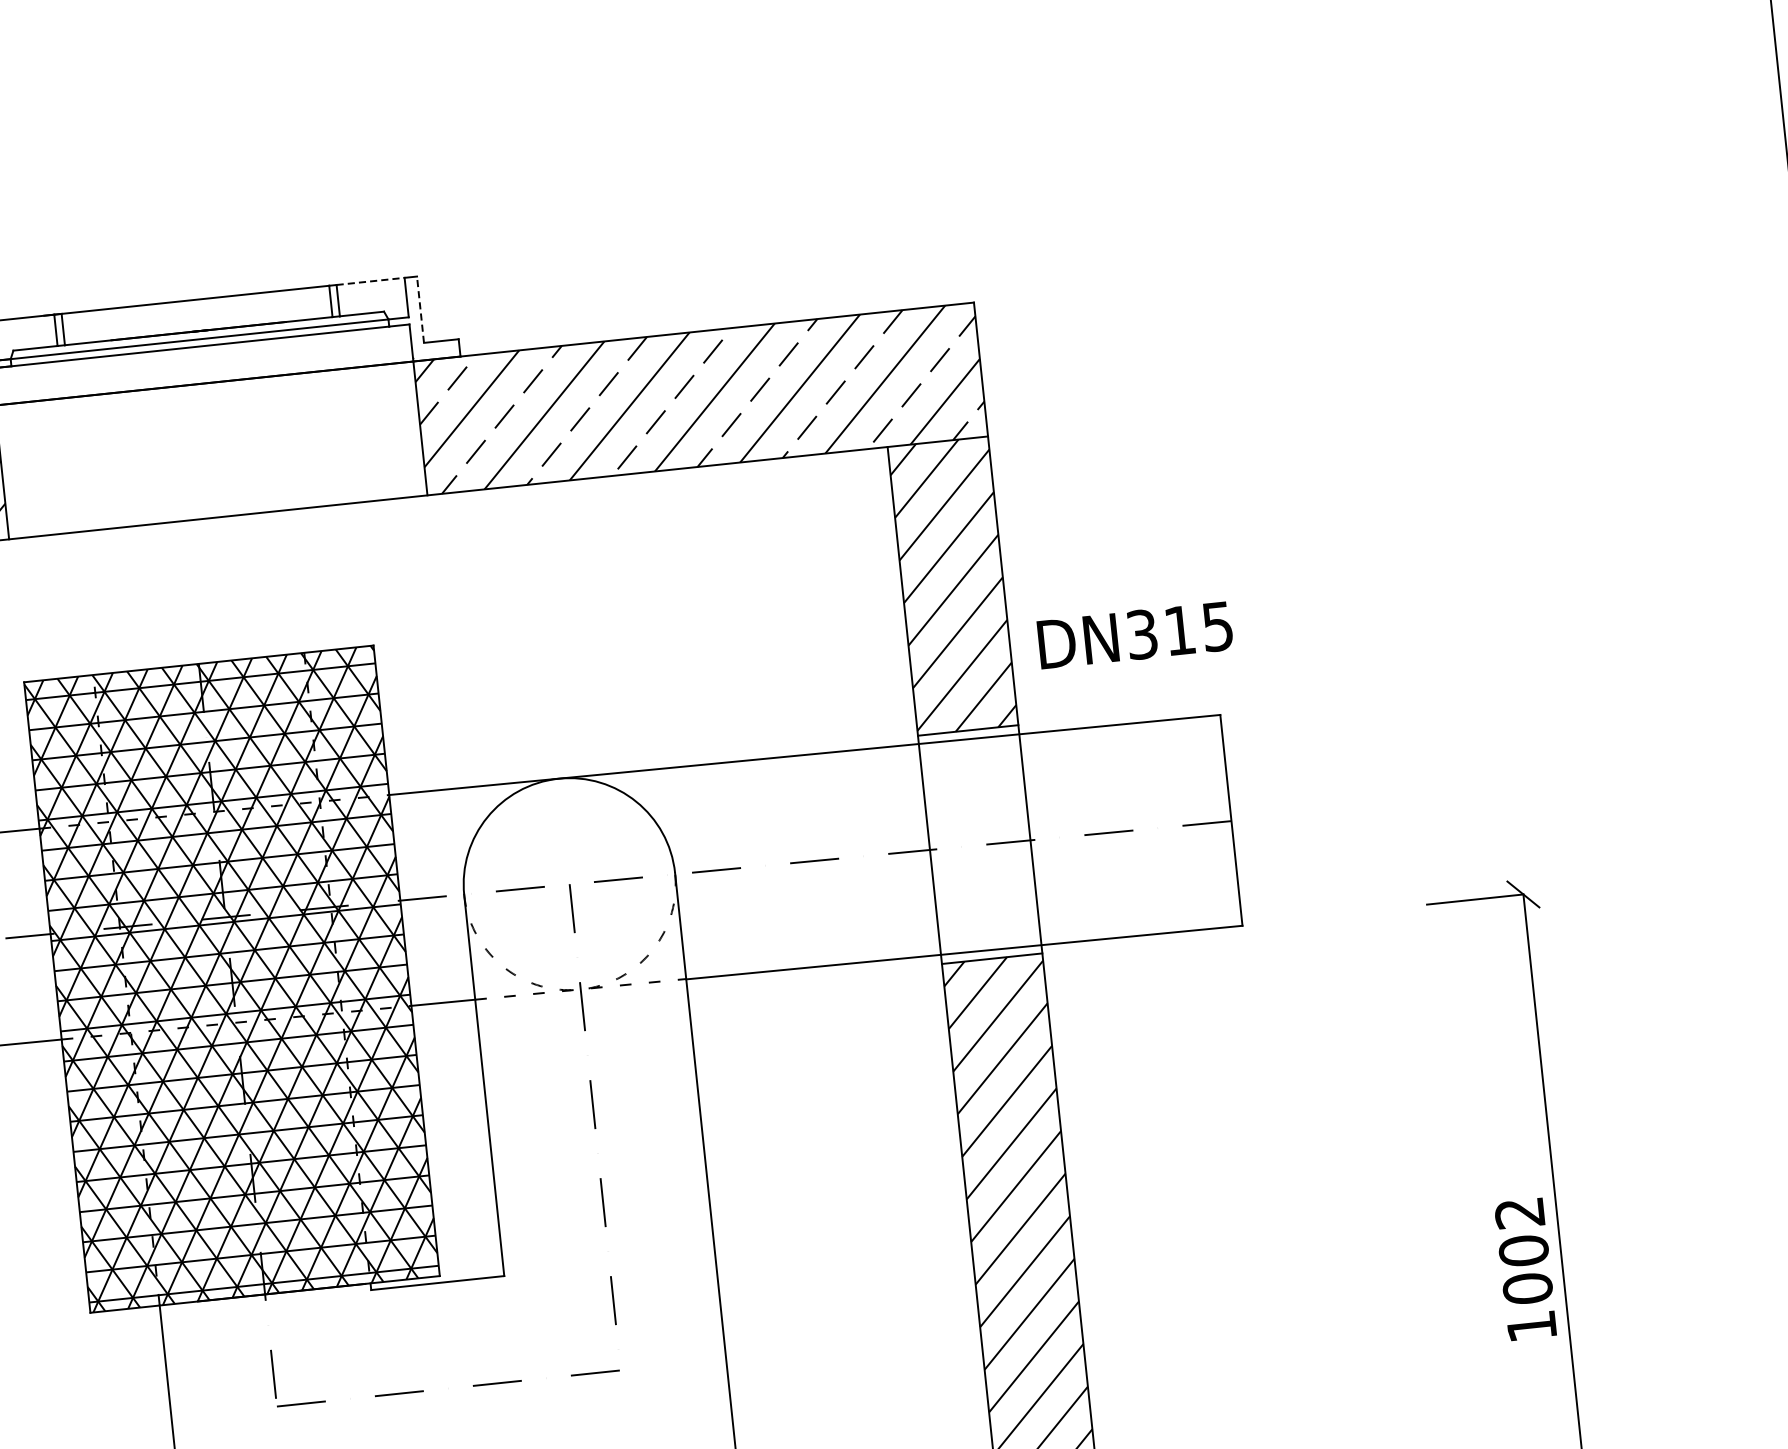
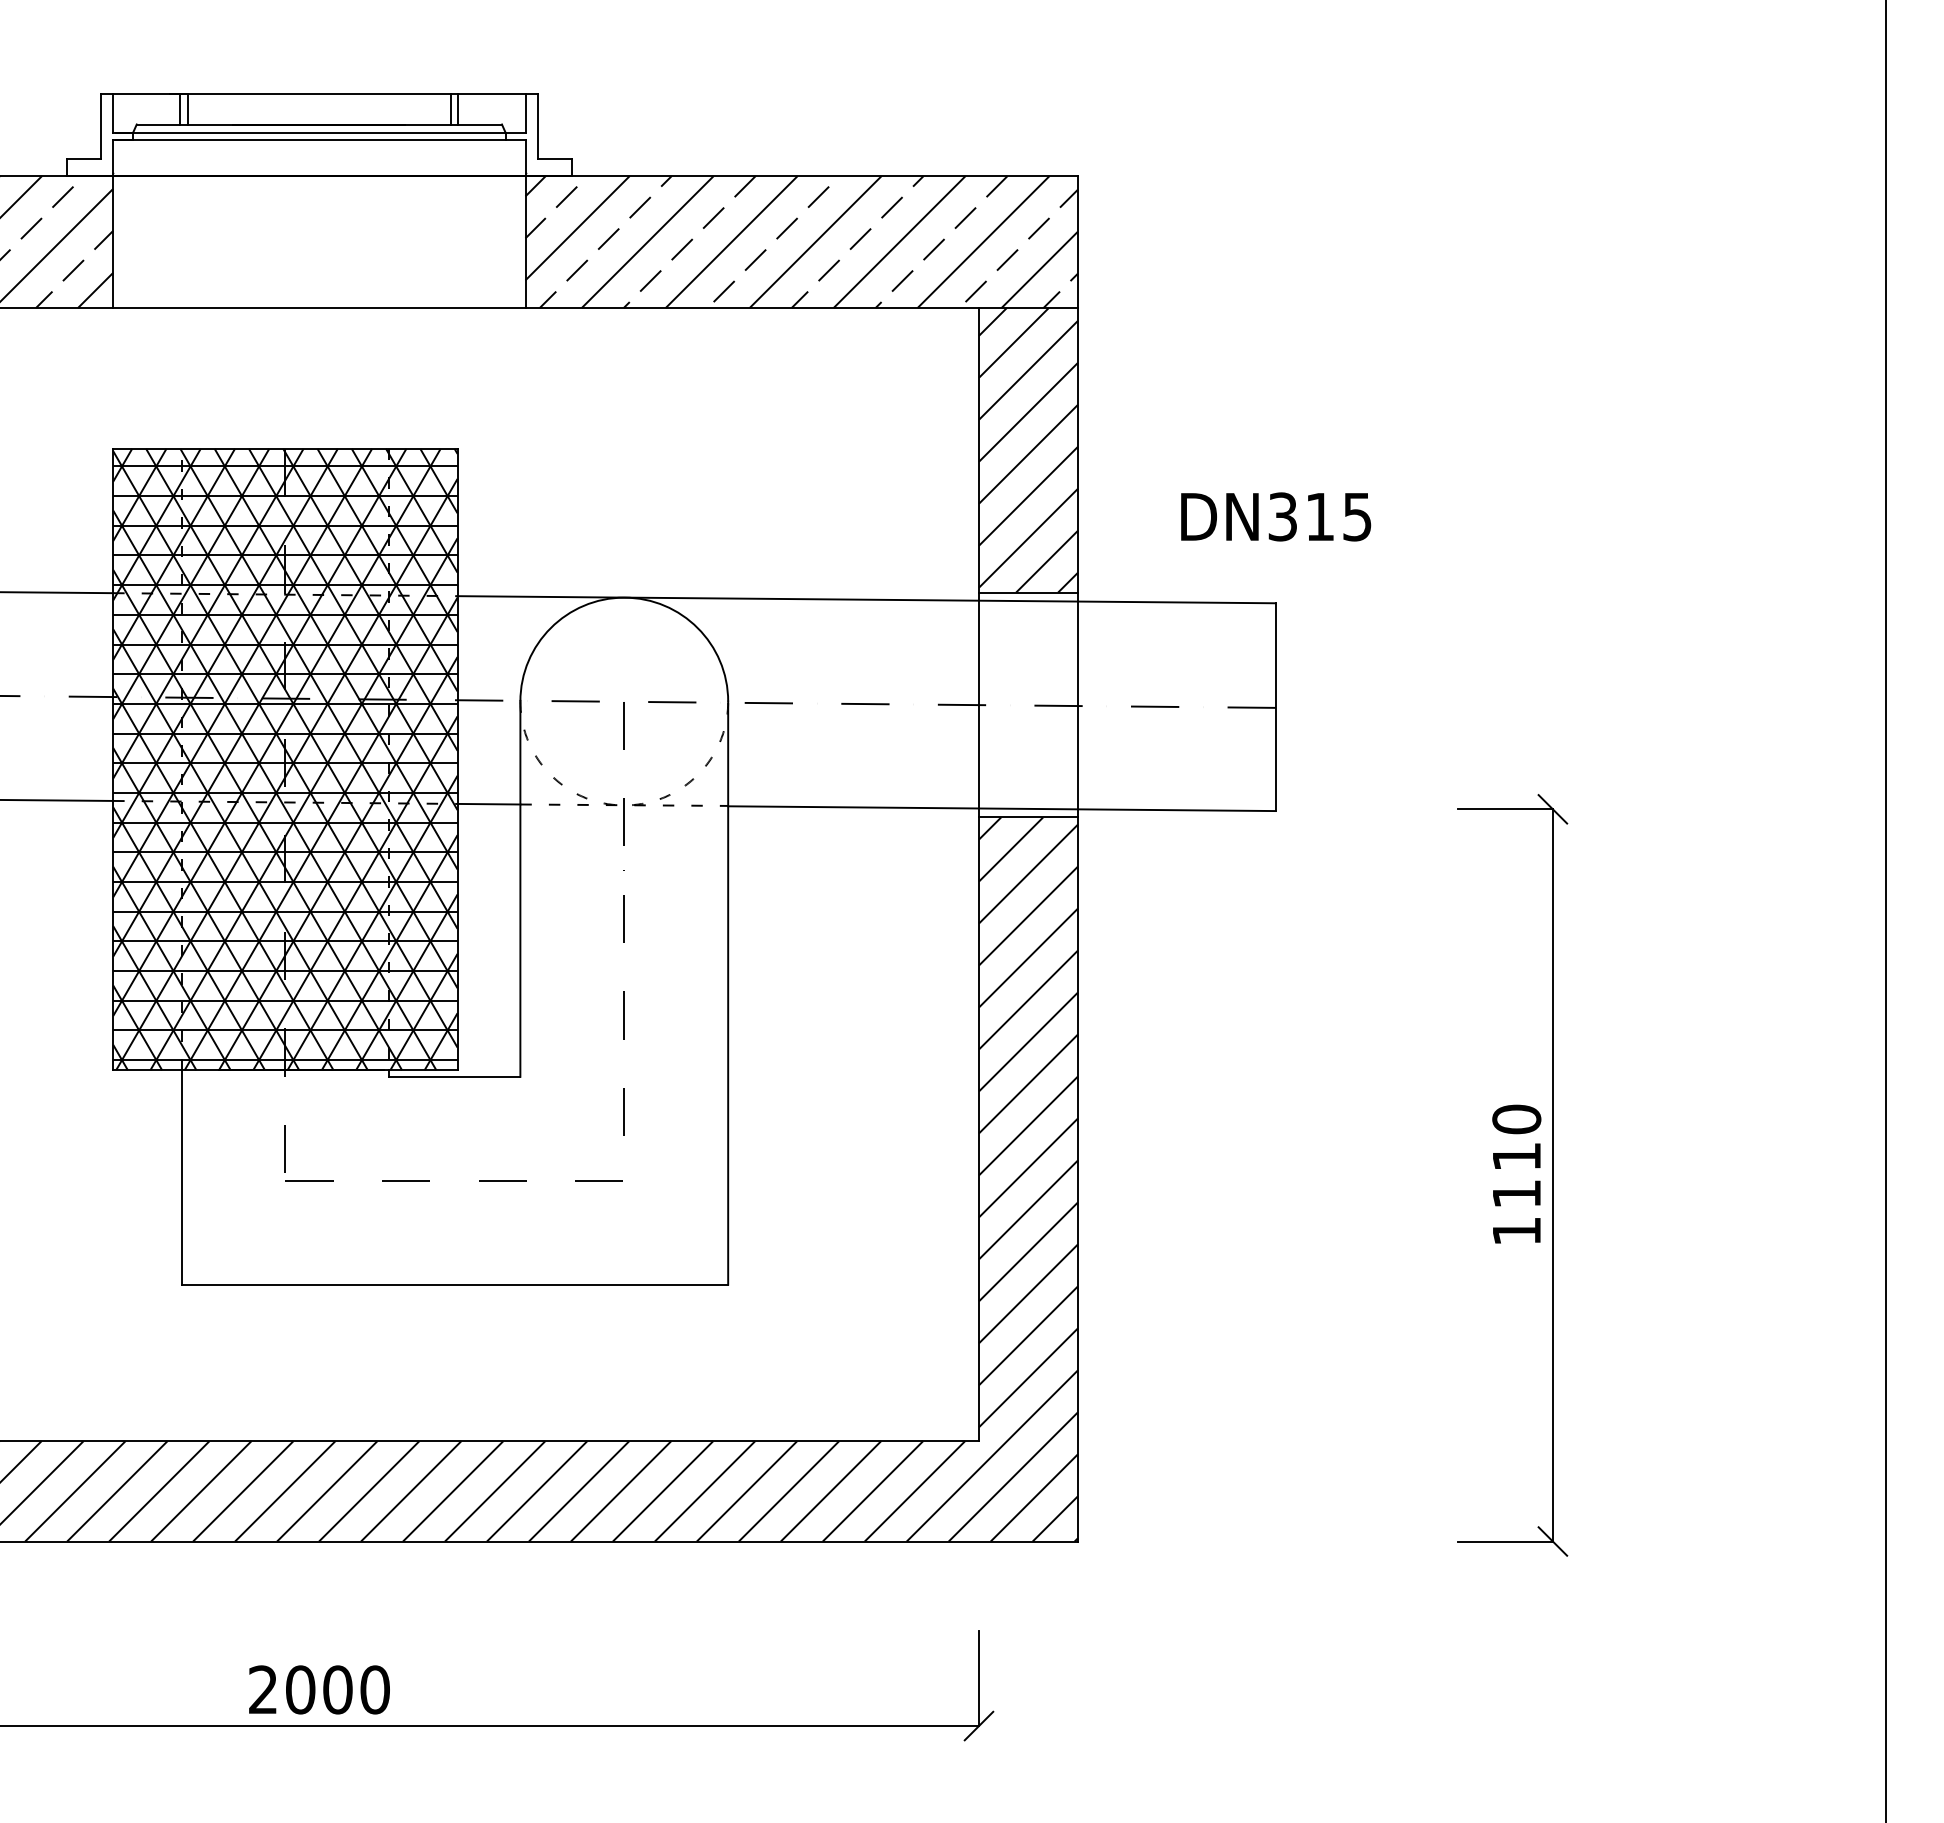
line: (370, 281) -> (491, 93), dashed -> solid
line: (420, 309) -> (537, 126), dashed -> solid
text: (1135, 634) -> (1276, 516), moved
text: (1523, 1250) -> (1516, 1156), 1002 -> 1110

